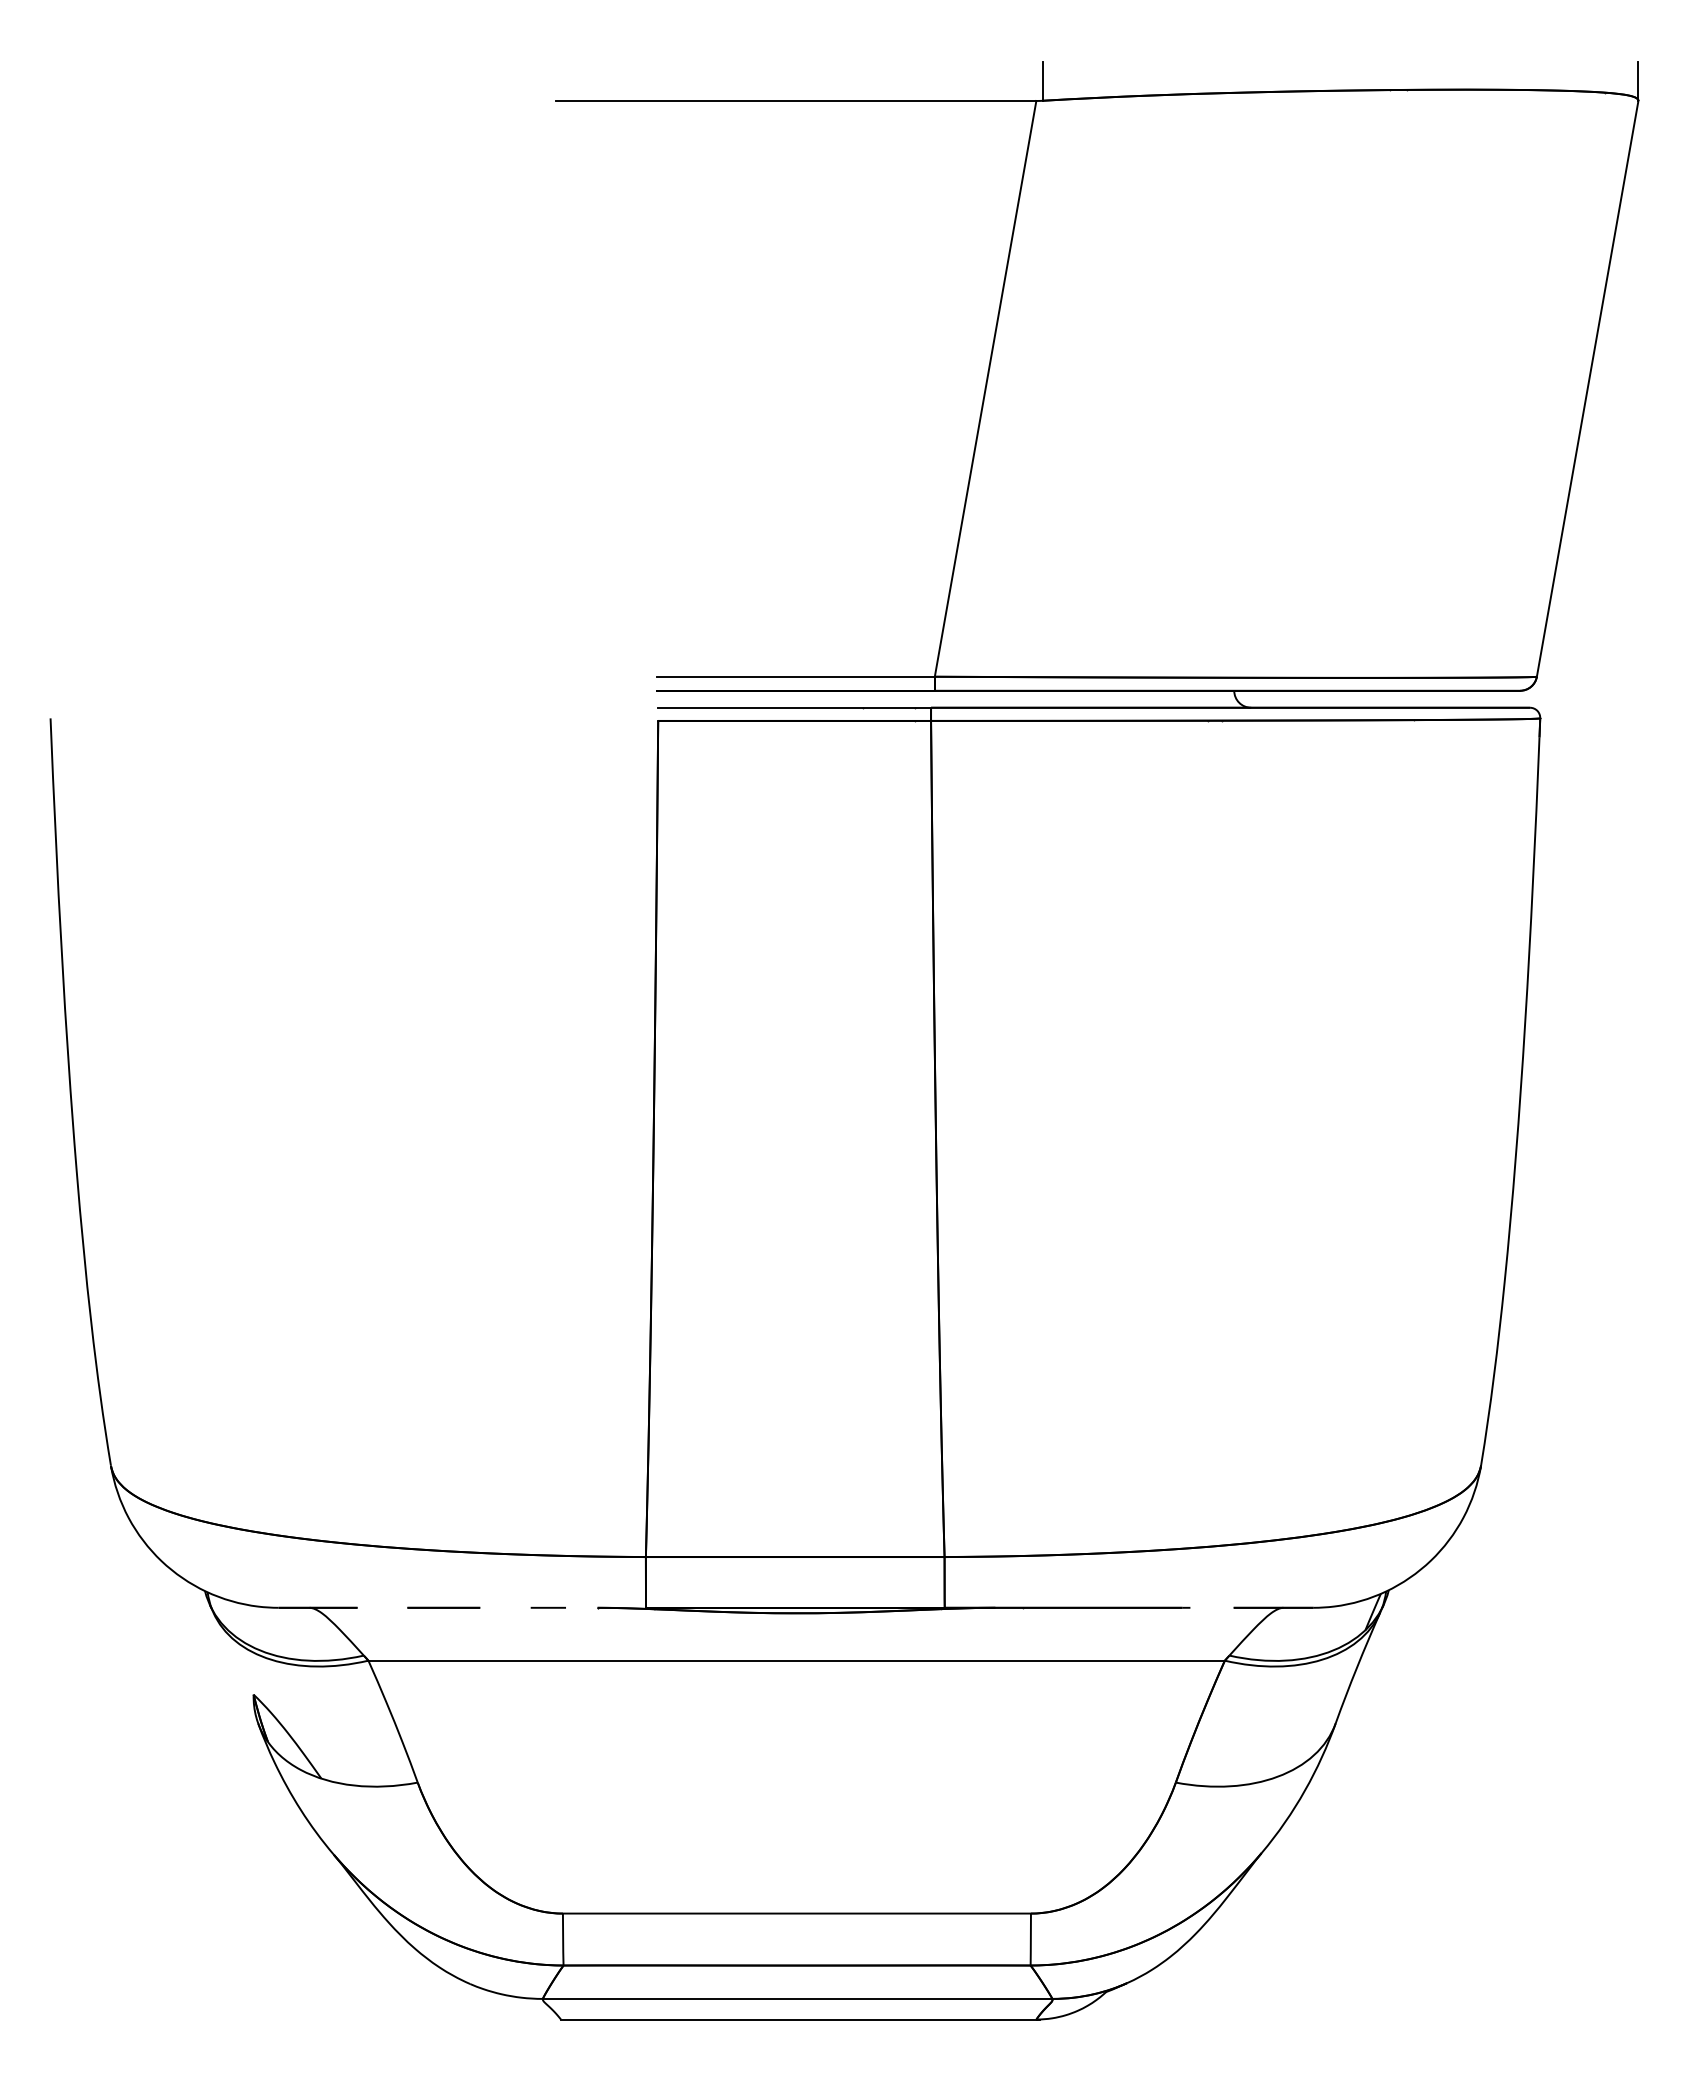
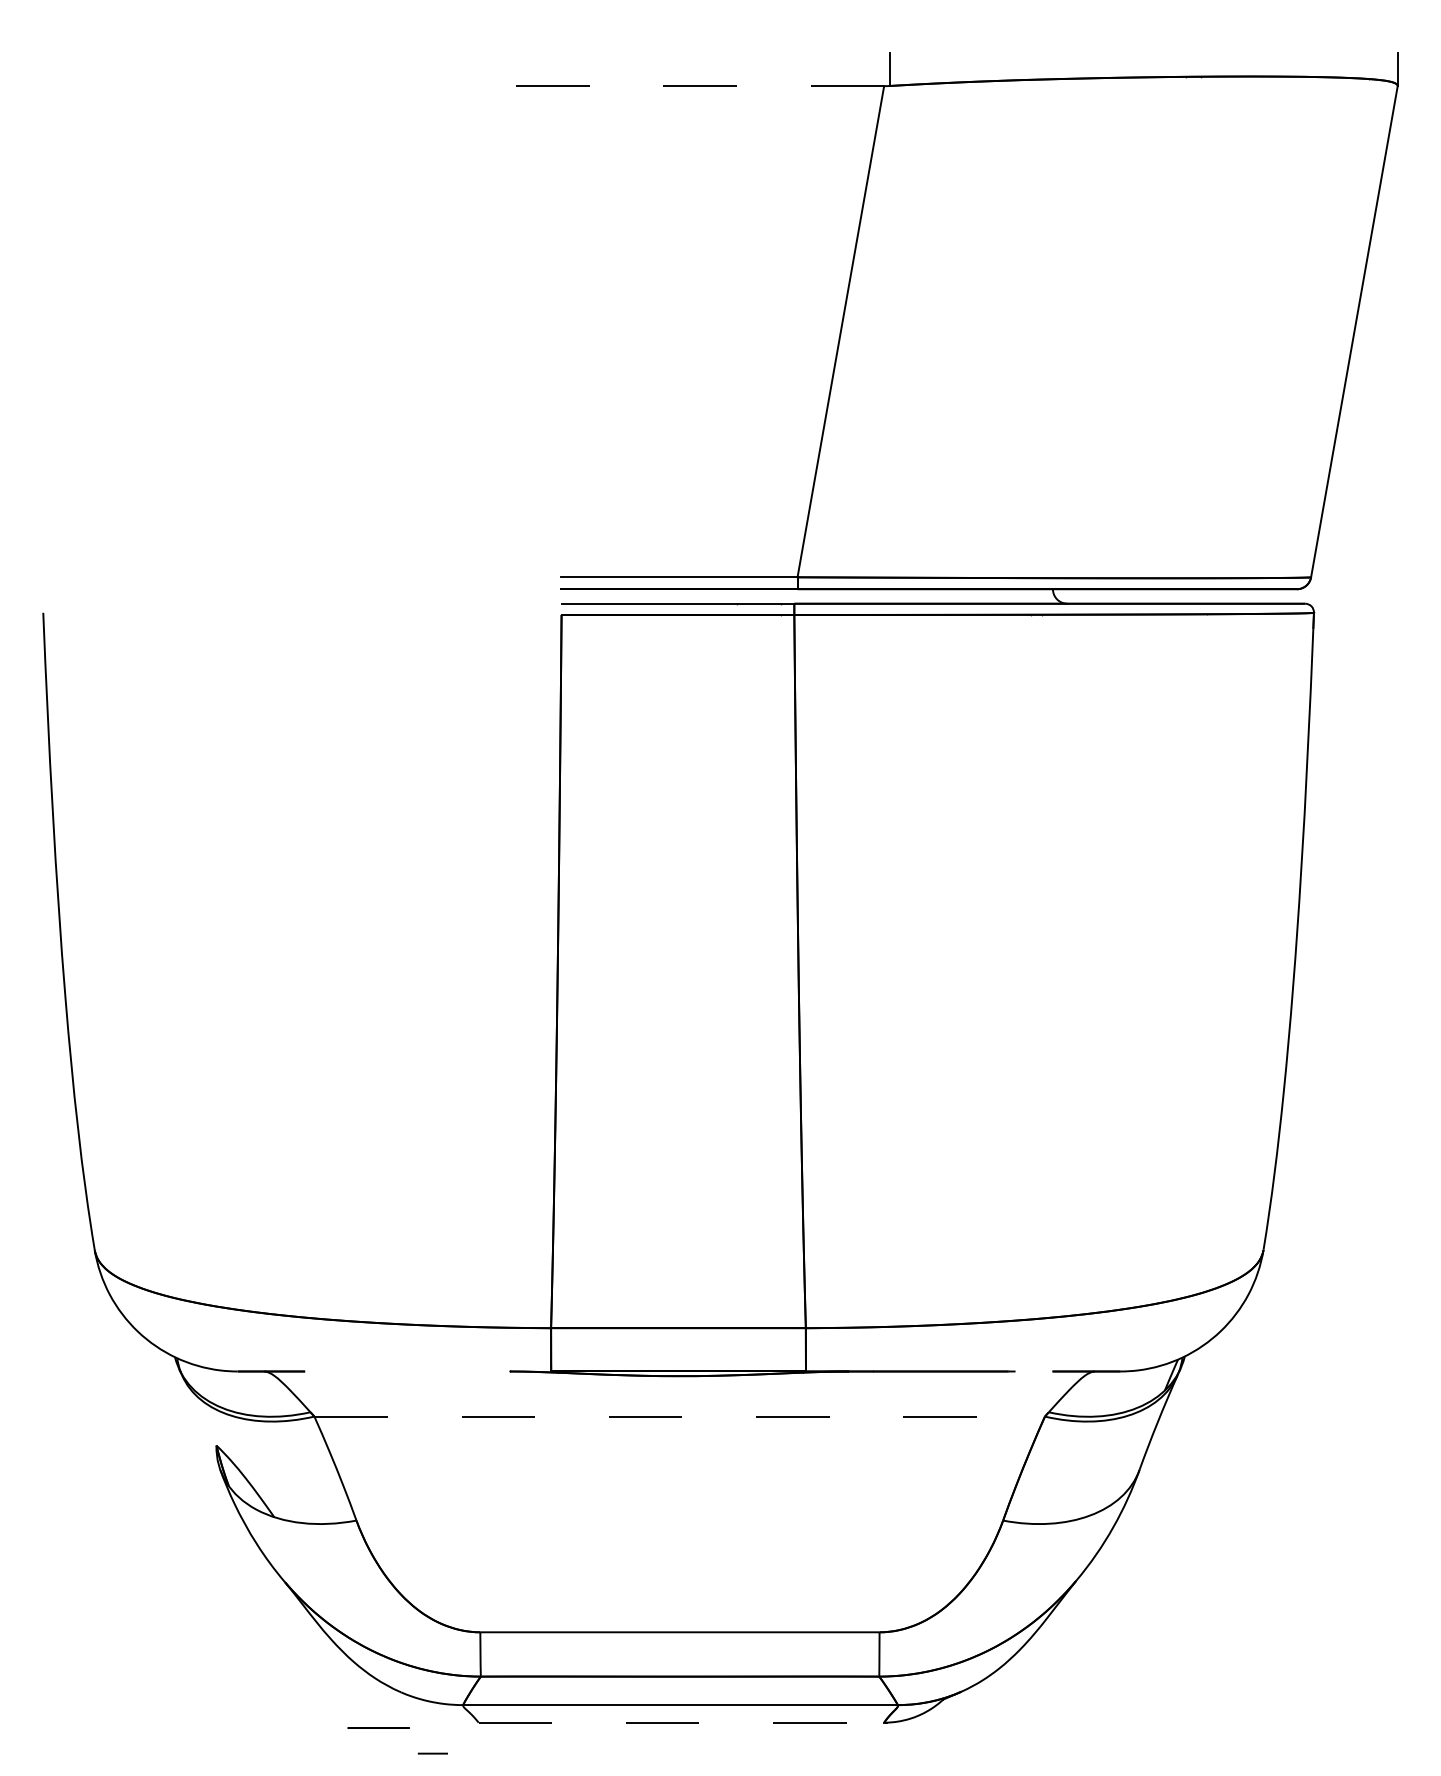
line: (795, 100) -> (678, 85), solid -> dashed
line: (443, 1607) -> (378, 1727), moved
line: (547, 1607) -> (432, 1753), moved
line: (797, 1660) -> (680, 1416), solid -> dashed
line: (798, 2019) -> (681, 1722), solid -> dashed

